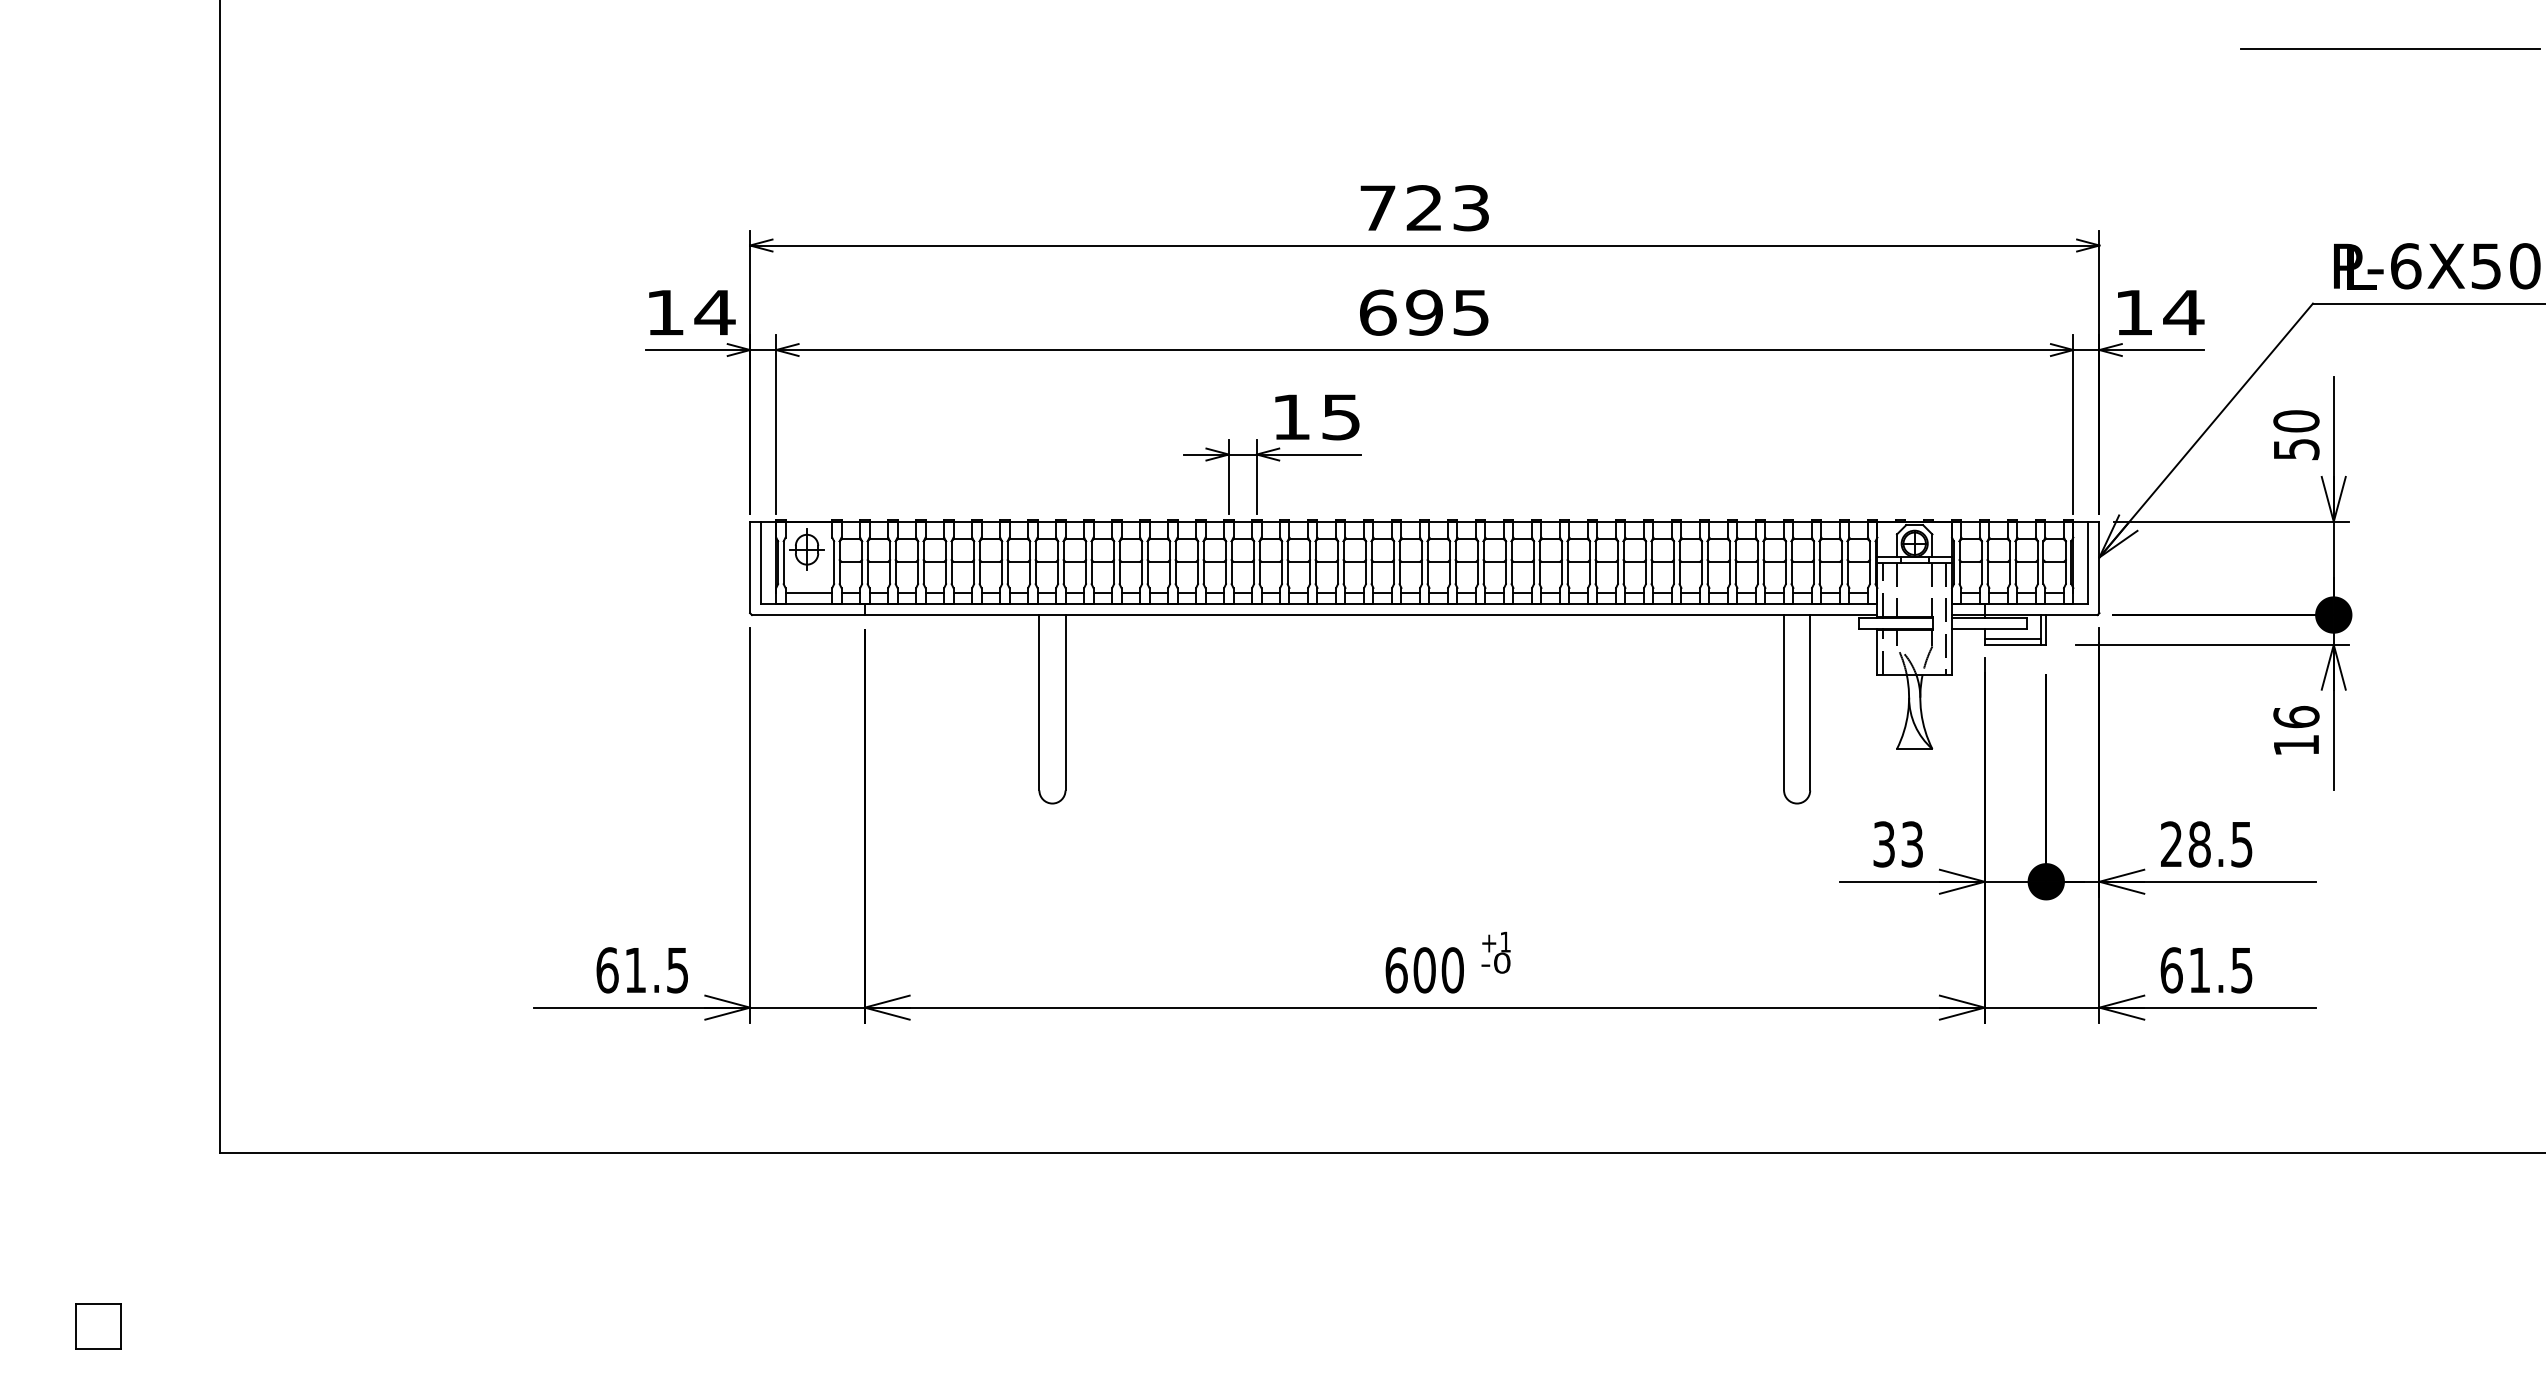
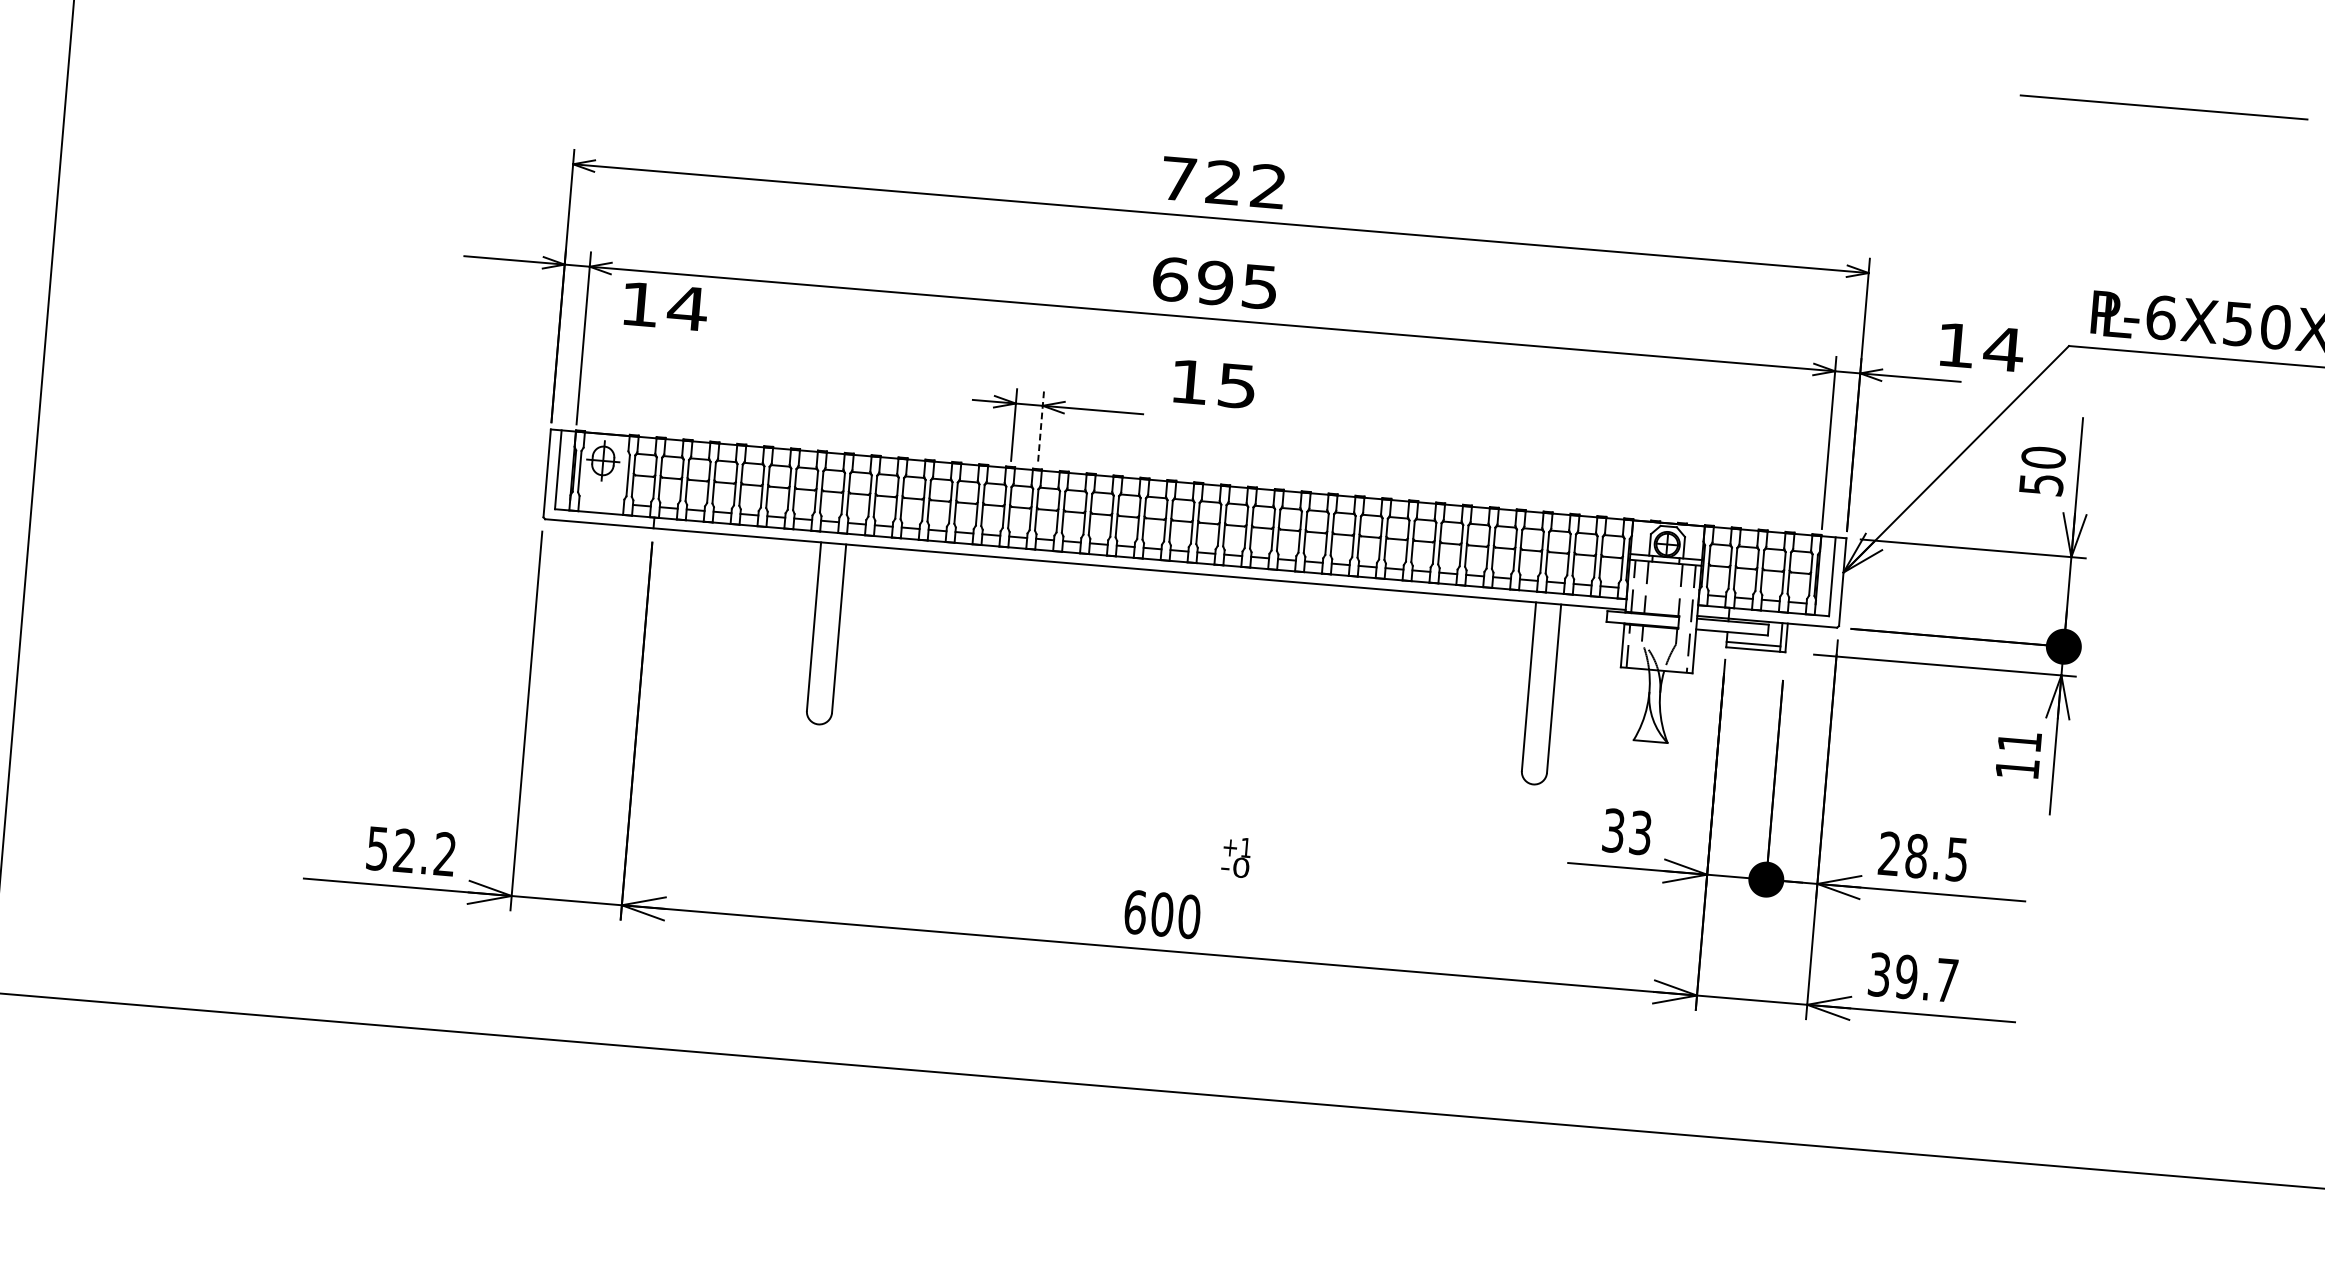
text: (1470, 208) -> (1267, 186), 723 -> 722
text: (692, 312) -> (665, 306), moved
text: (2161, 312) -> (1982, 347), moved
text: (1317, 417) -> (1214, 384), moved
line: (1256, 477) -> (1040, 427), solid -> dashed
line: (808, 592) -> (601, 502), removed
text: (2296, 716) -> (2019, 741), 16 -> 11
text: (1495, 952) -> (1235, 857), moved
text: (641, 970) -> (410, 851), 61.5 -> 52.2
text: (2206, 970) -> (1912, 977), 61.5 -> 39.7

